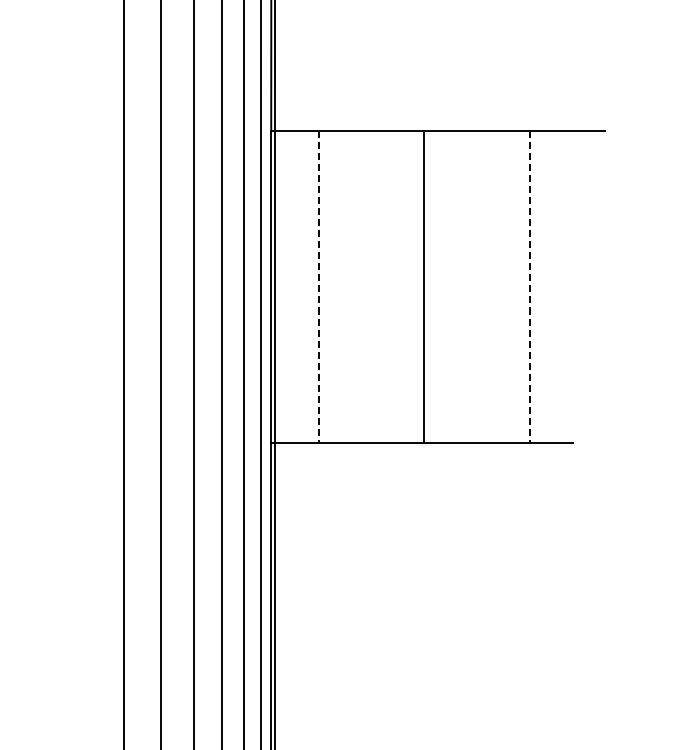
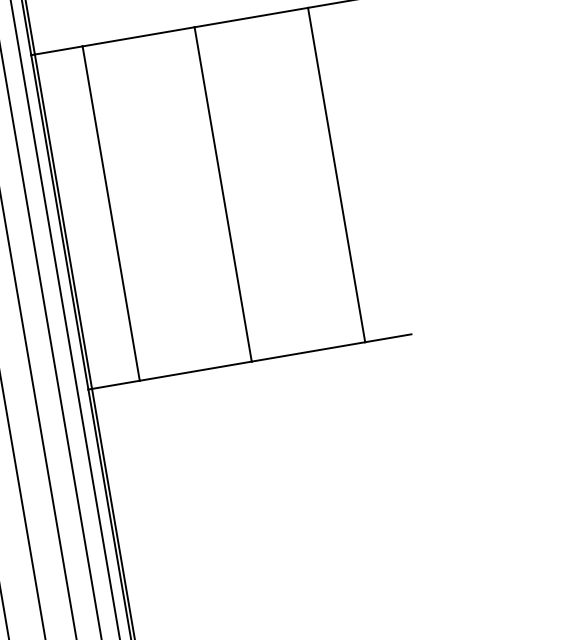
line: (319, 287) -> (111, 213), dashed -> solid
line: (529, 287) -> (336, 175), dashed -> solid

